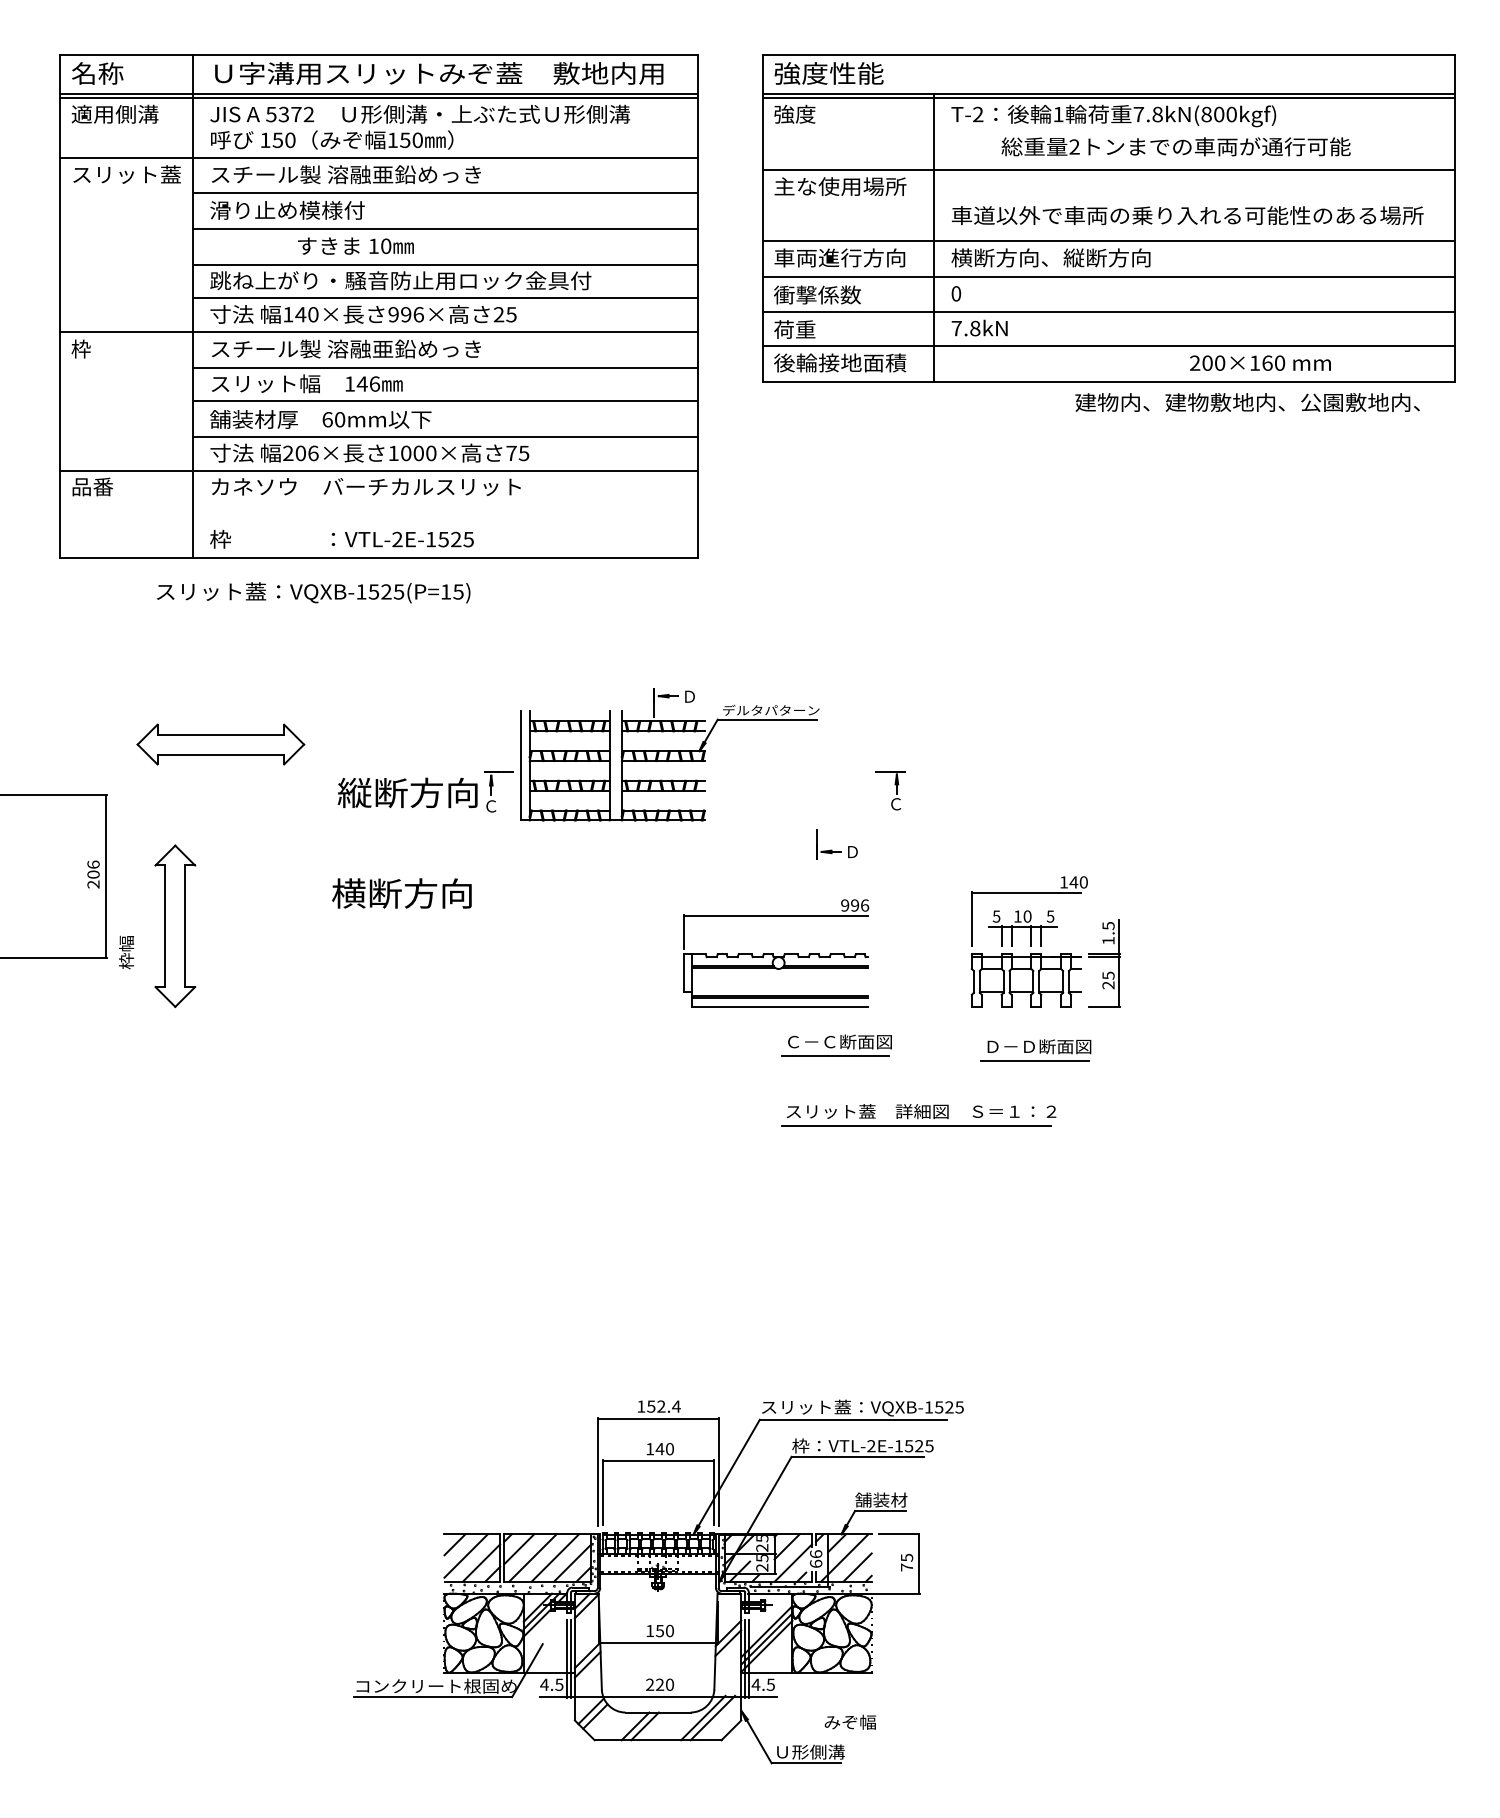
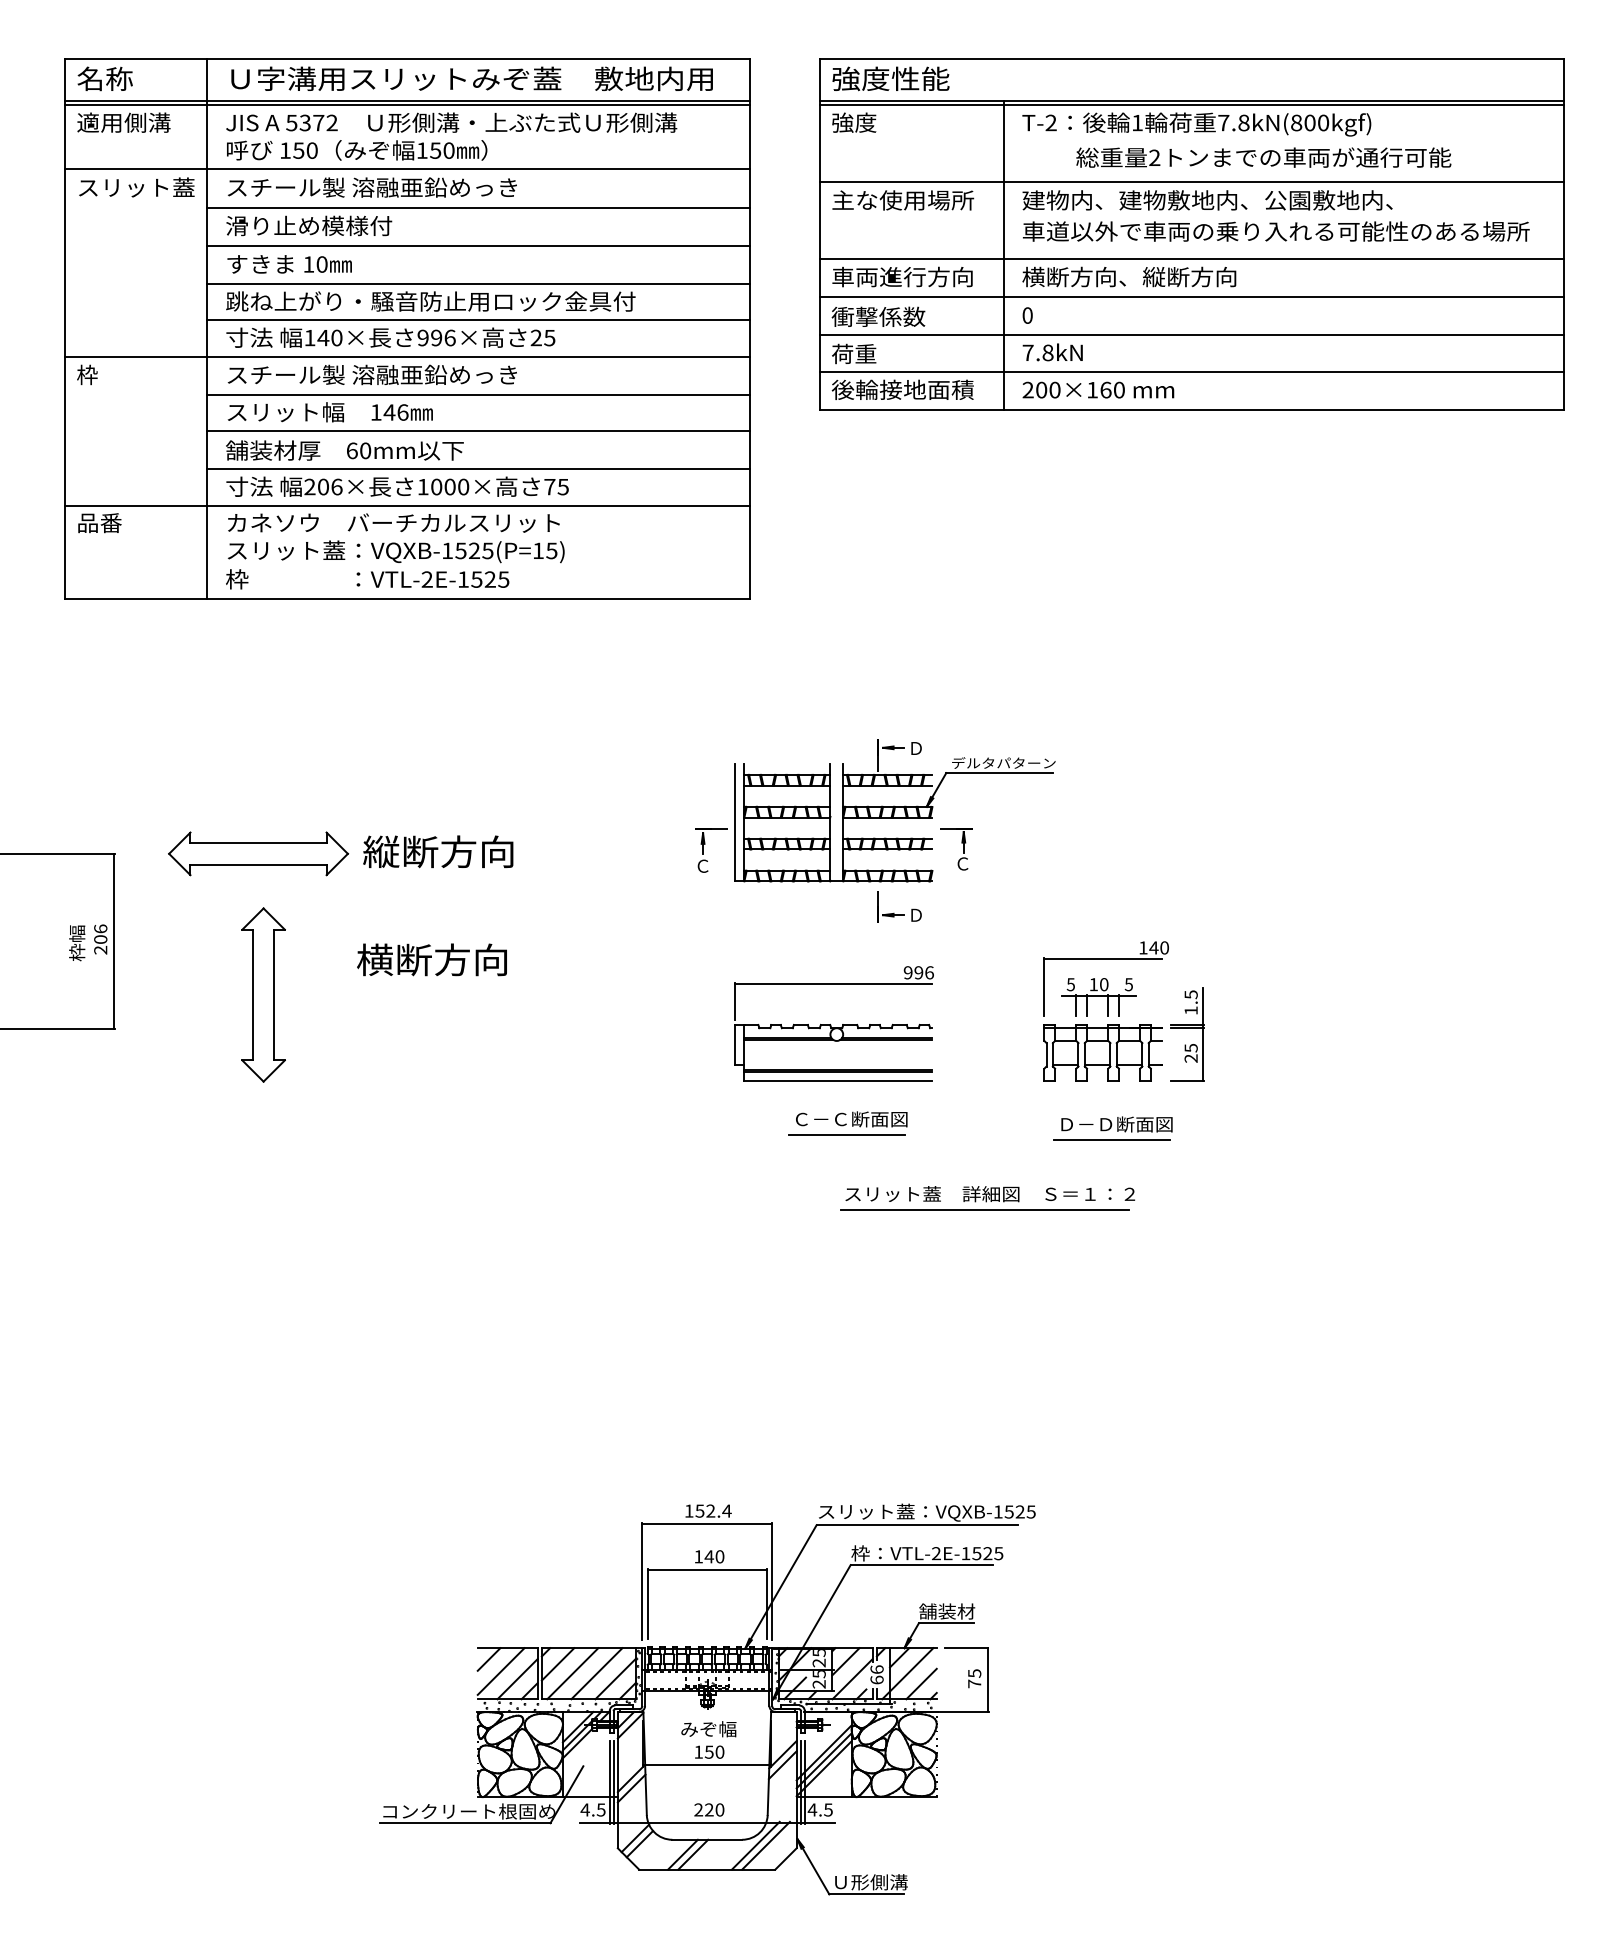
text: (355, 246) -> (289, 264), moved
text: (1260, 362) -> (1098, 389), moved
text: (1247, 402) -> (1207, 200), moved
text: (312, 592) -> (395, 551), moved
part: (220, 744) -> (258, 853), moved
part: (651, 754) -> (875, 810), moved
part: (175, 925) -> (263, 994), moved
text: (126, 952) -> (77, 943), moved
part: (836, 1045) -> (847, 1123), moved
text: (850, 1722) -> (708, 1729), moved

